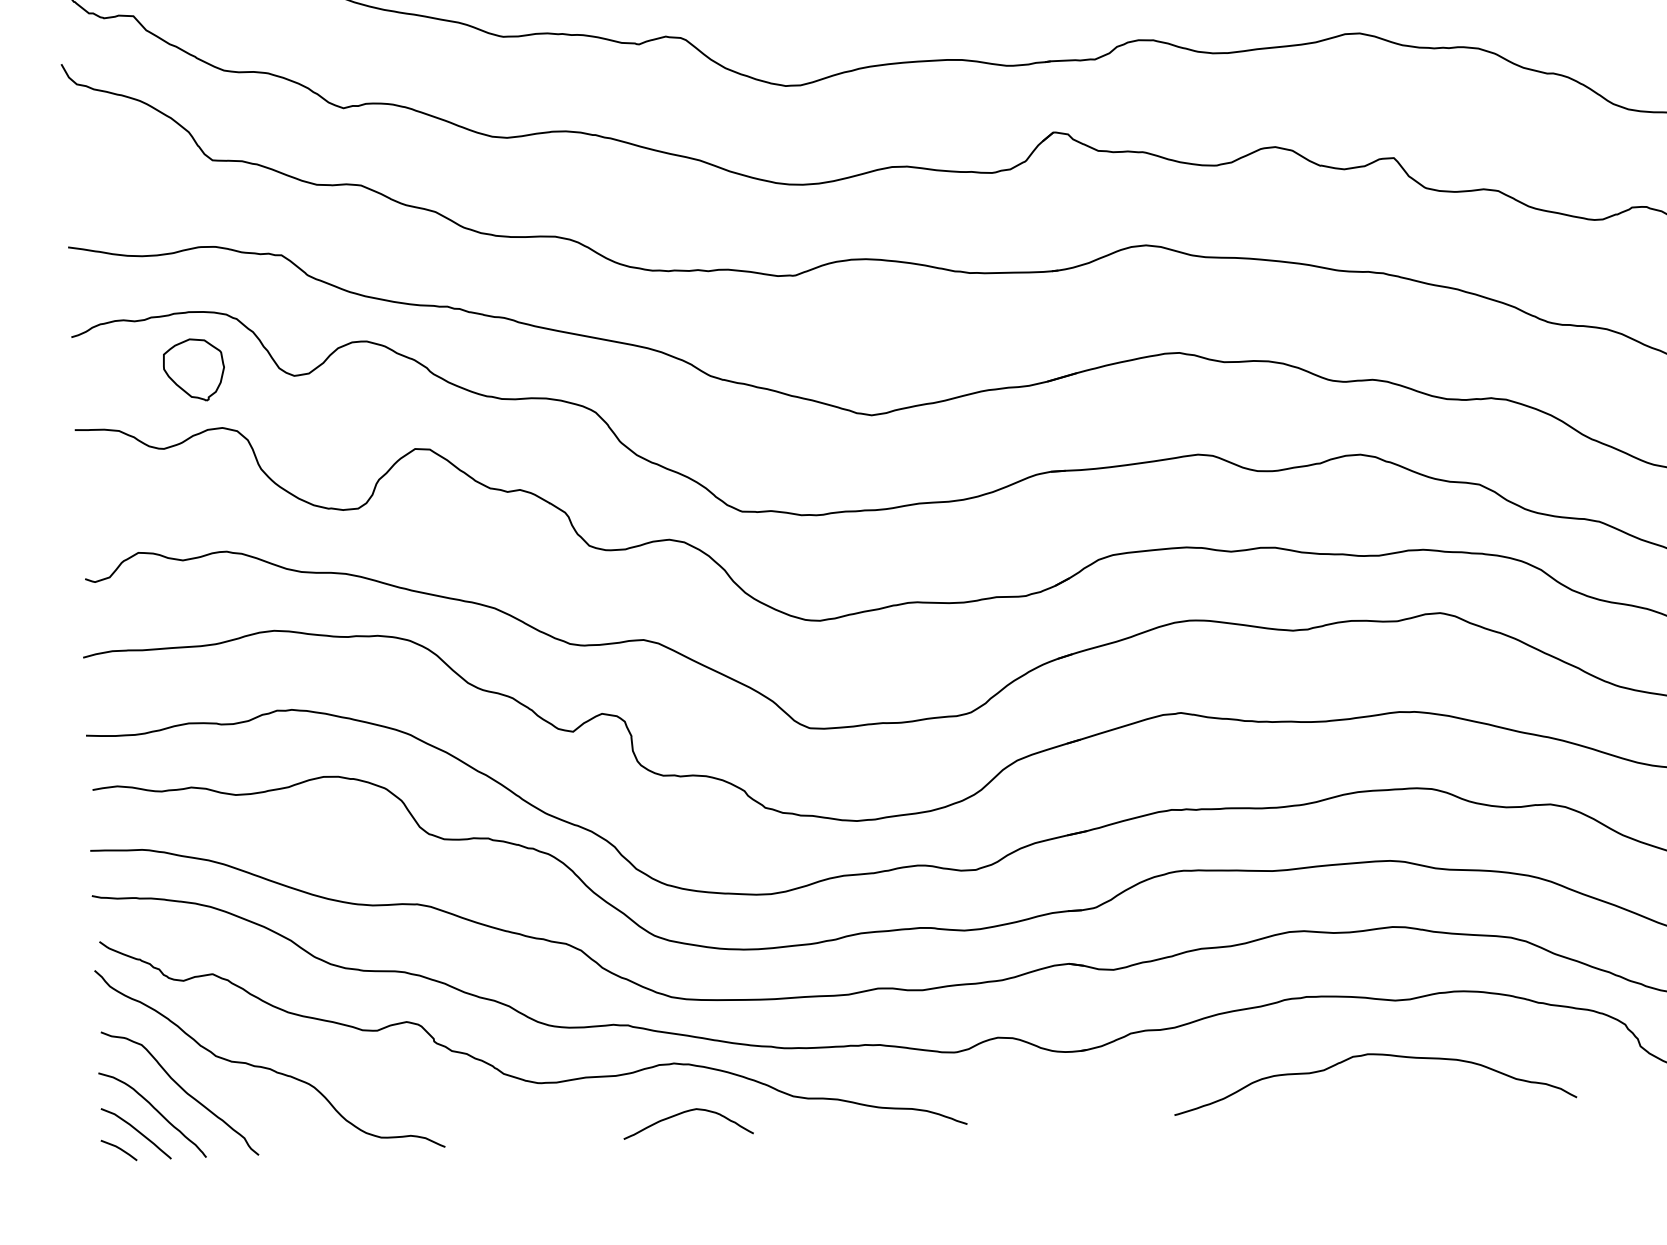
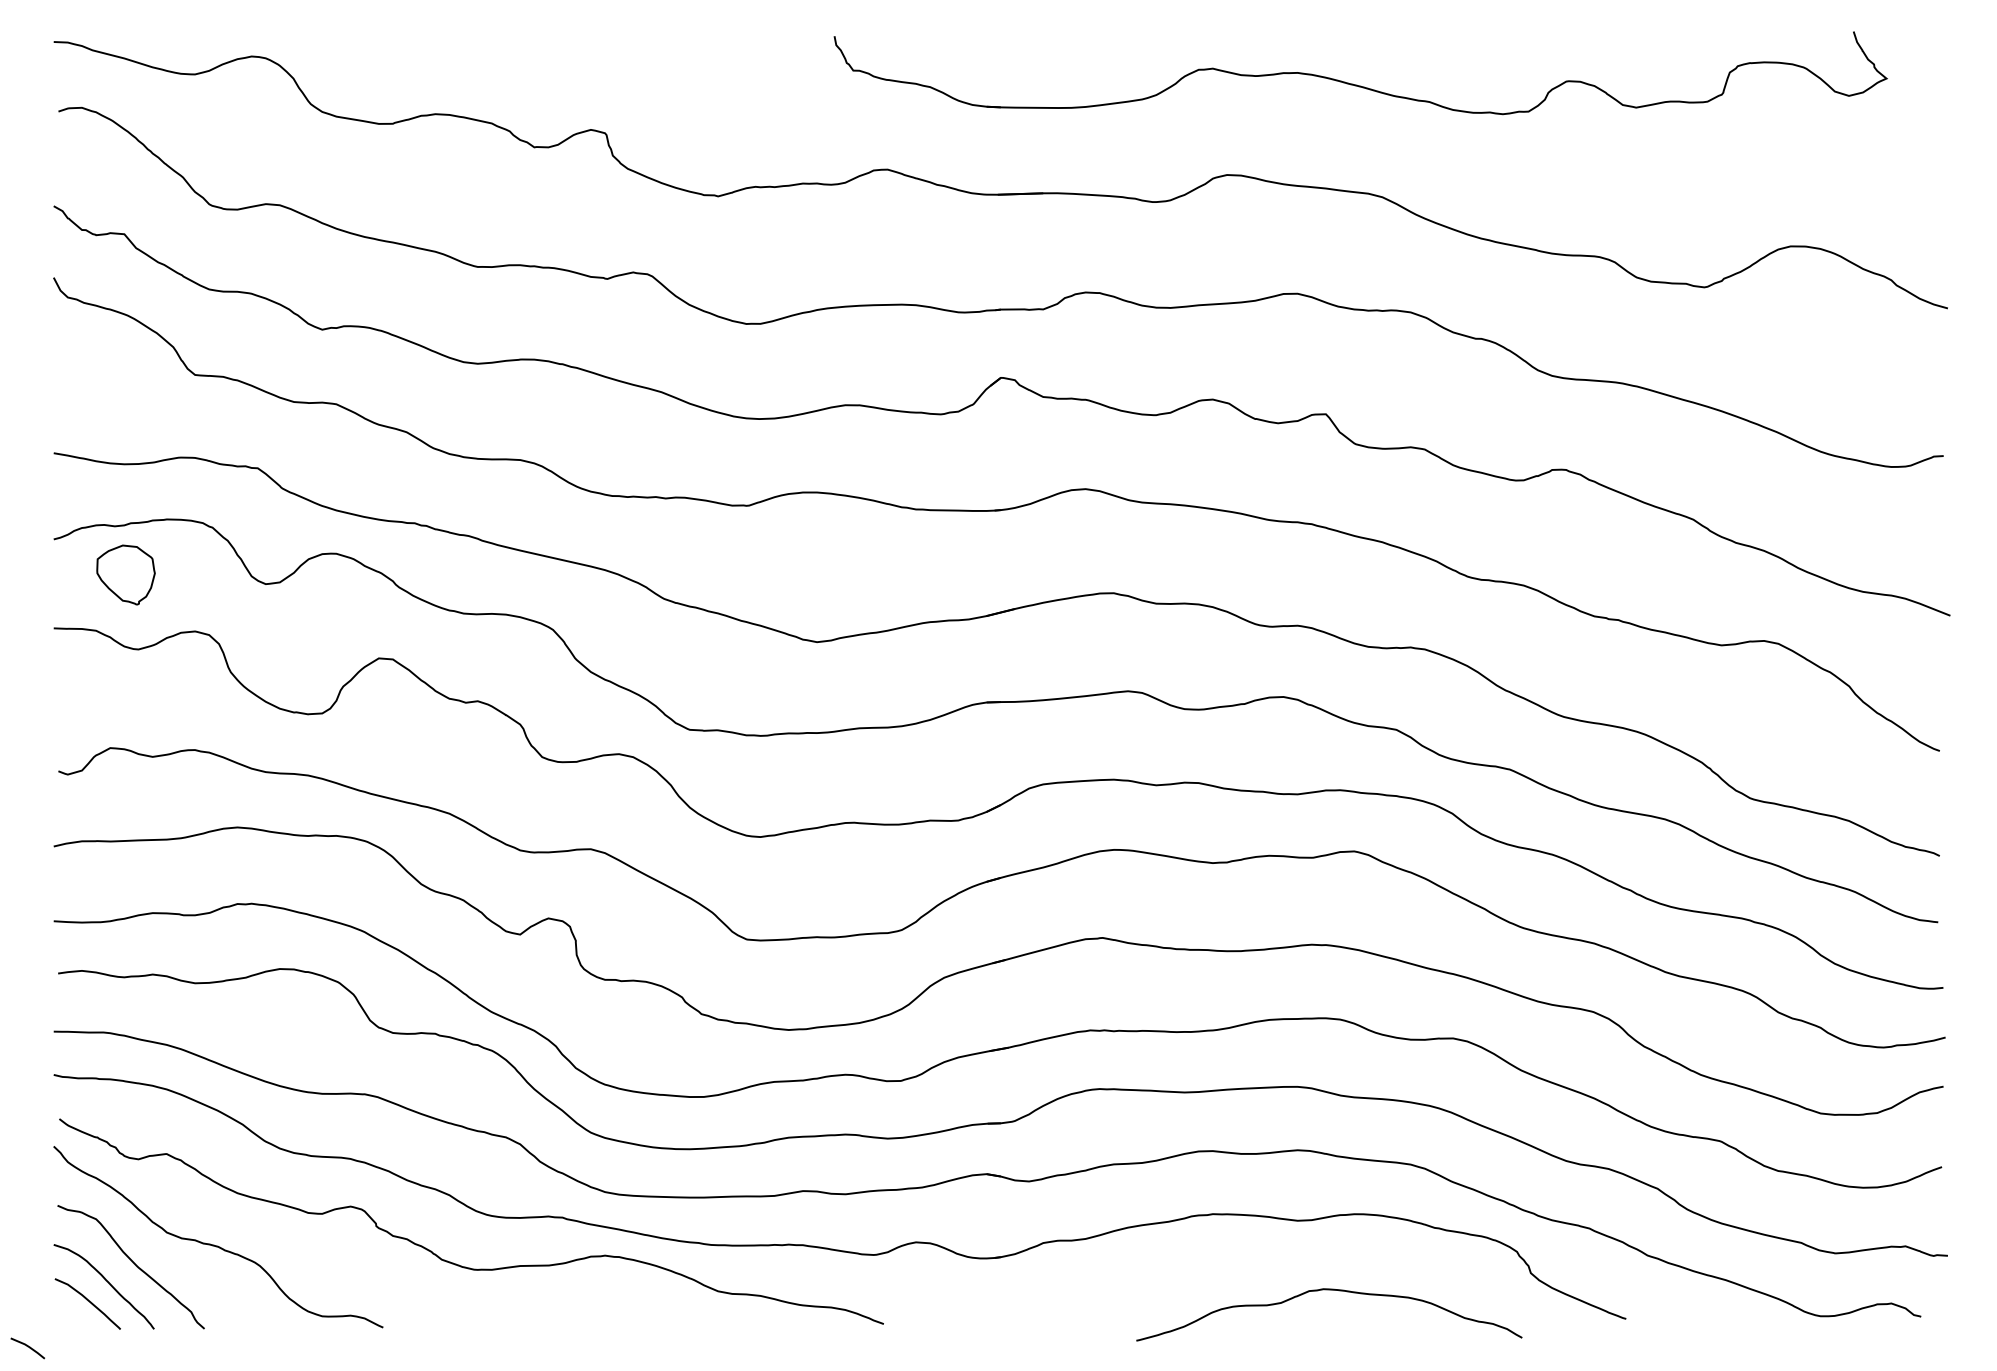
part: (193, 369) -> (125, 574), moved
curve: (1374, 1055) -> (1329, 1290), moved
curve: (685, 1113) -> (614, 1303), removed
line: (118, 1149) -> (27, 1347), moved

